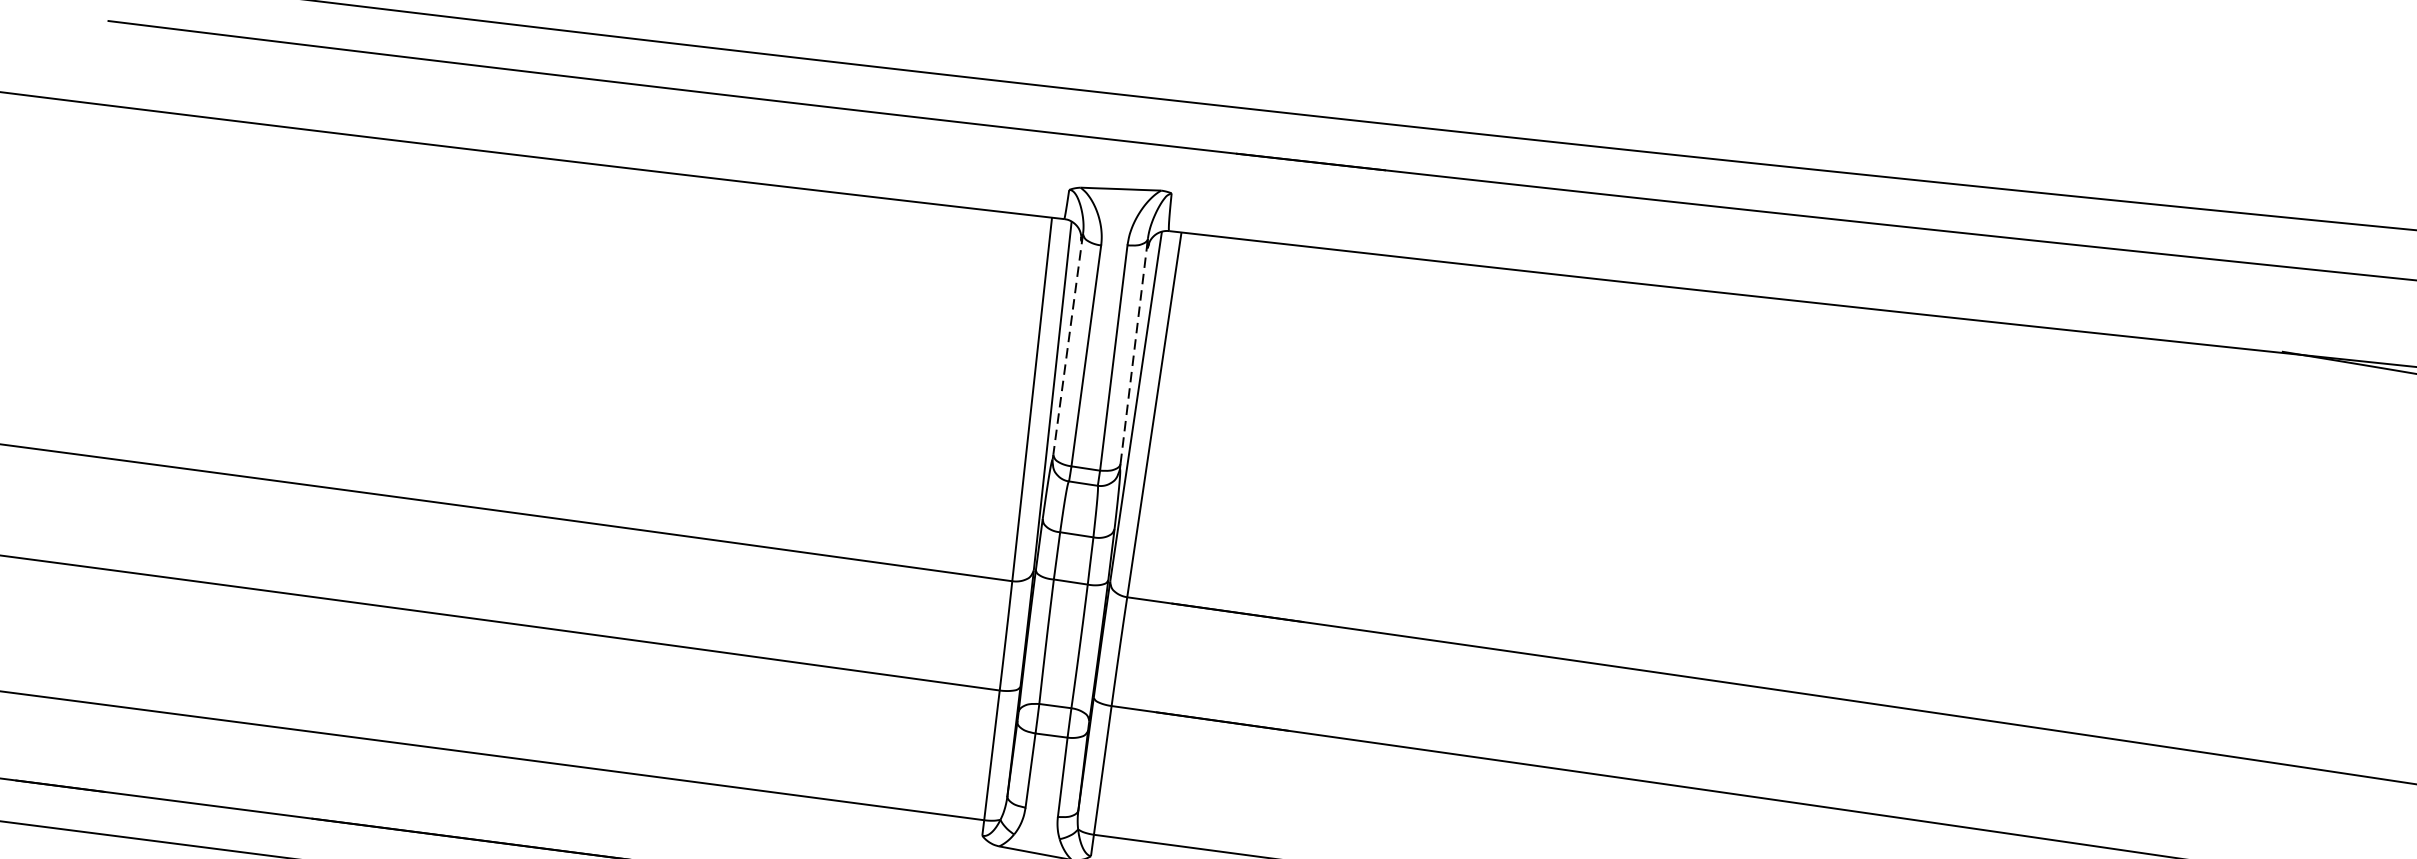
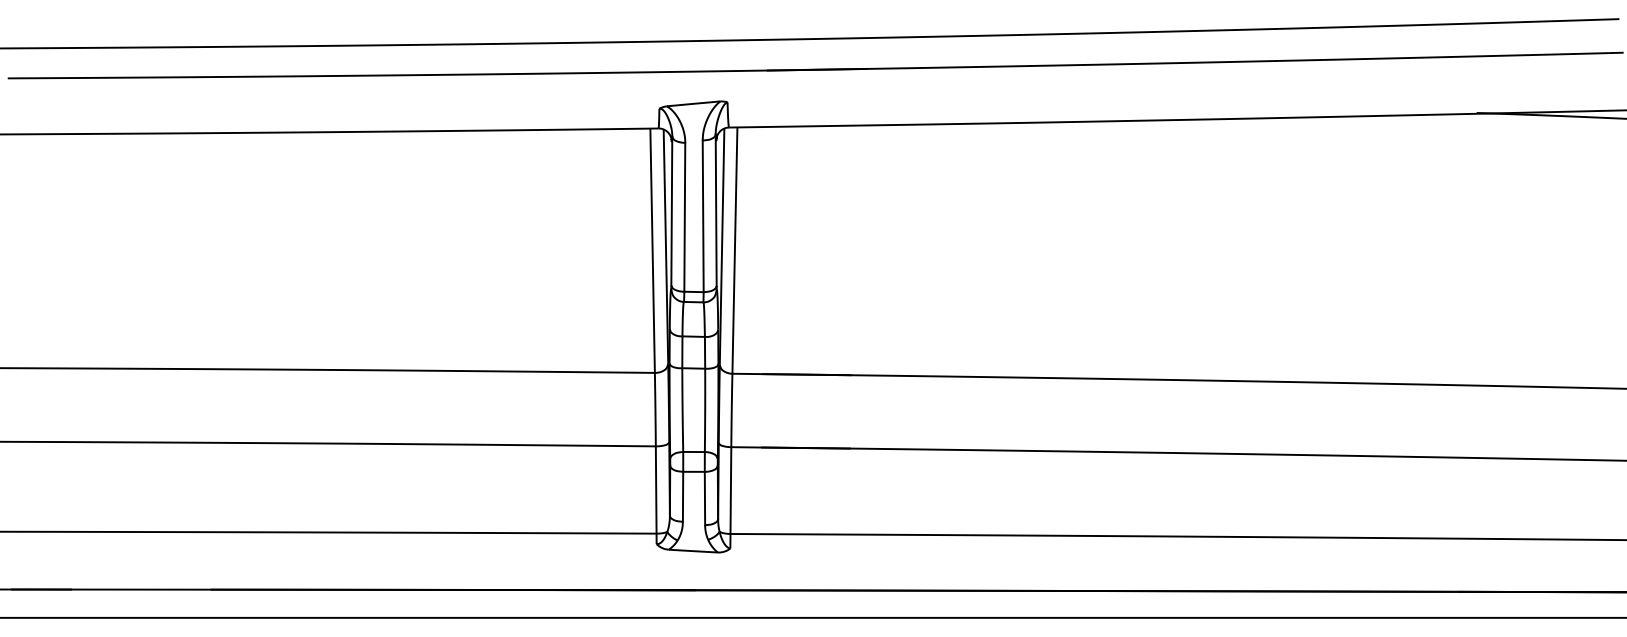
line: (1067, 344) -> (671, 211), dashed -> solid
line: (1134, 351) -> (716, 210), dashed -> solid

